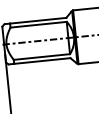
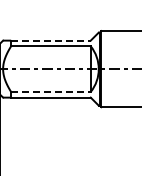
line: (37, 20) -> (50, 40), solid -> dashed
line: (41, 56) -> (50, 91), solid -> dashed

